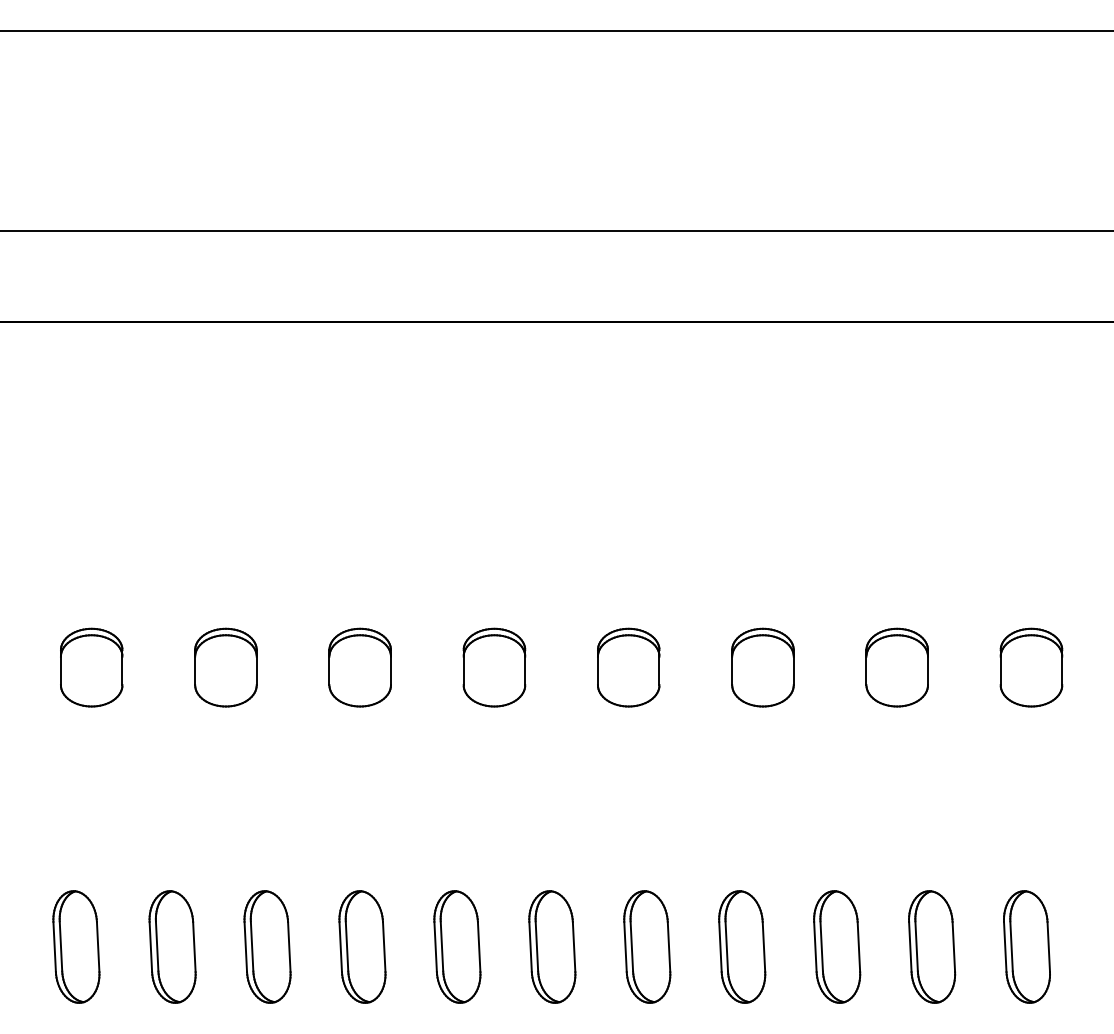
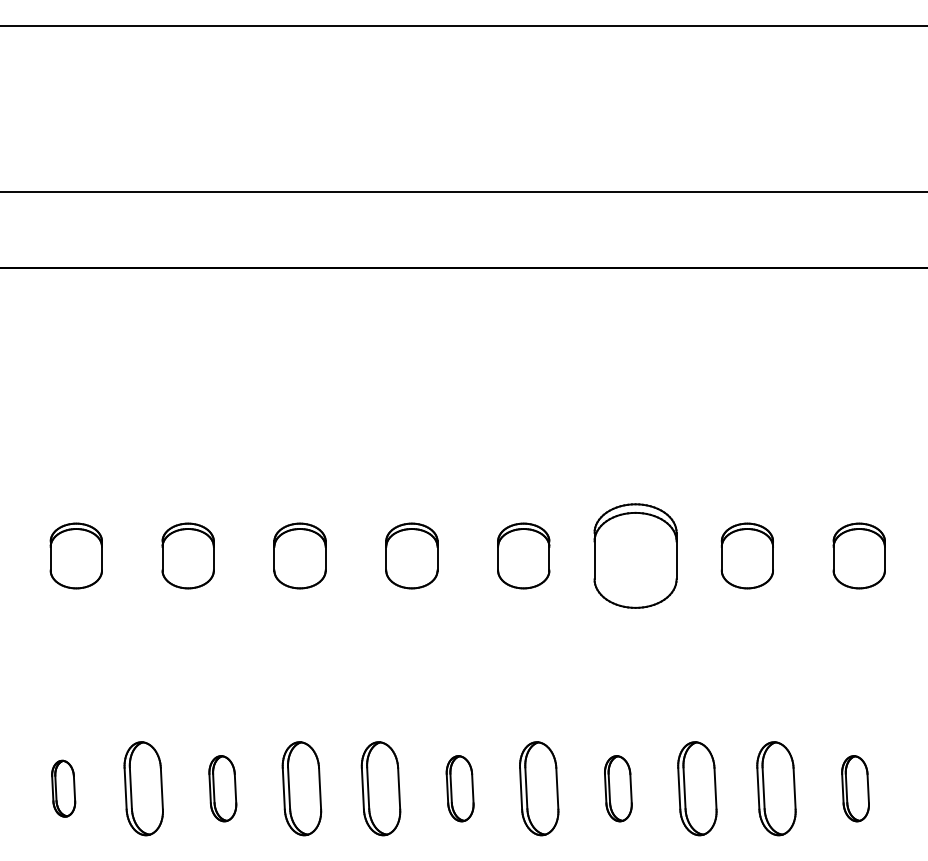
part: (762, 667) -> (635, 555), size x1.6
part: (76, 946) -> (63, 788), size x0.6
part: (267, 946) -> (222, 788), size x0.7
part: (552, 946) -> (460, 788), size x0.7
part: (742, 946) -> (618, 788), size x0.7
part: (1026, 946) -> (855, 788), size x0.7

